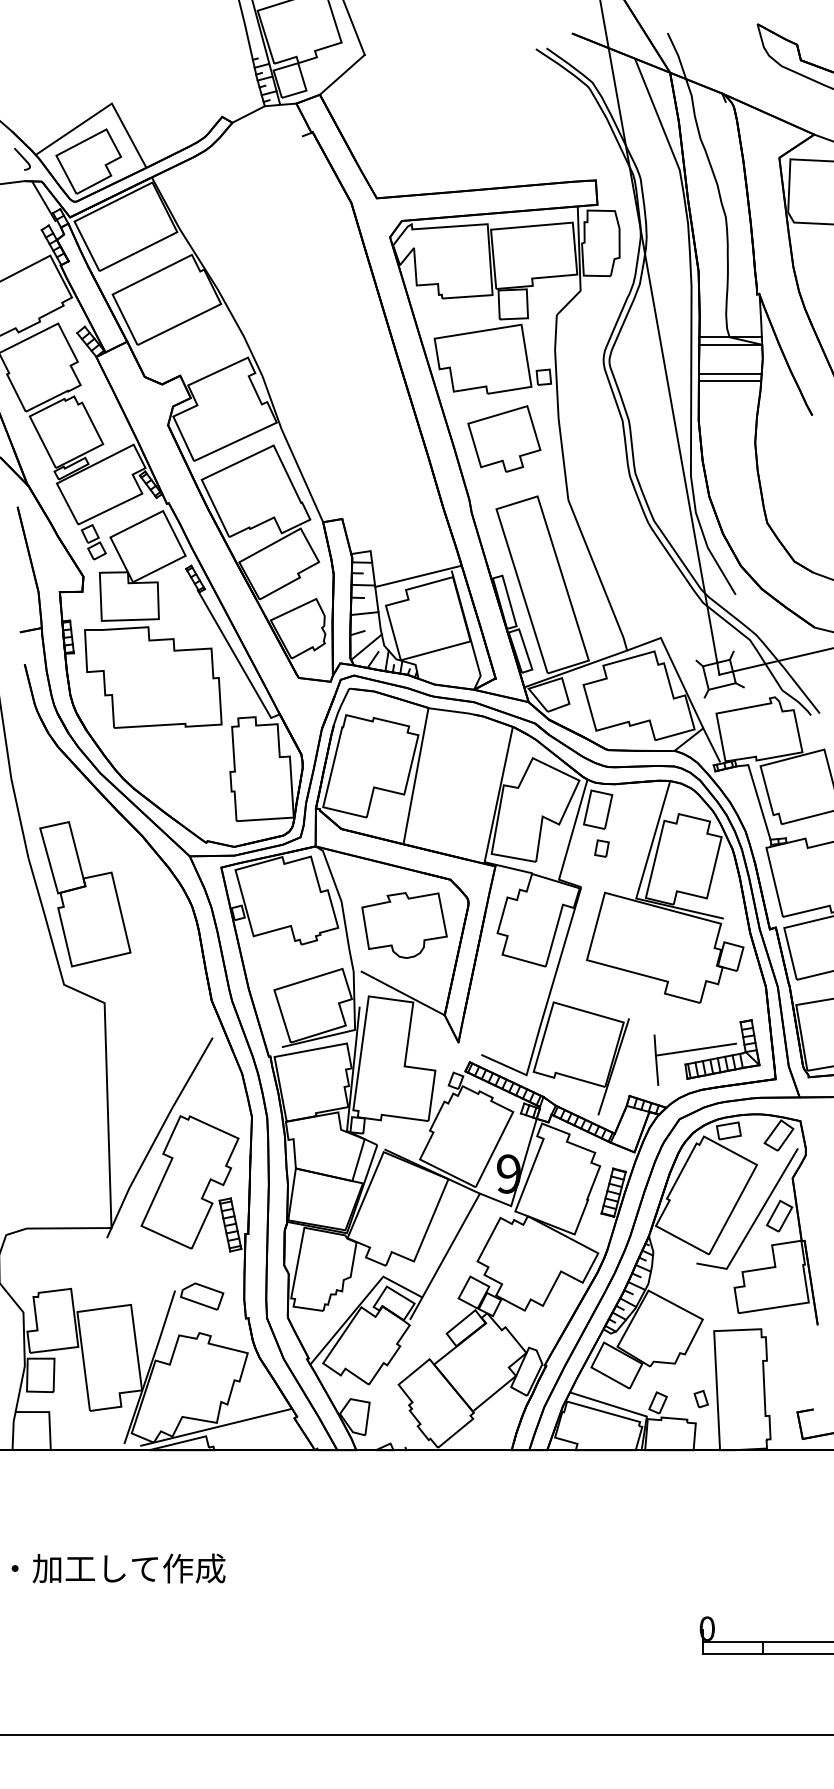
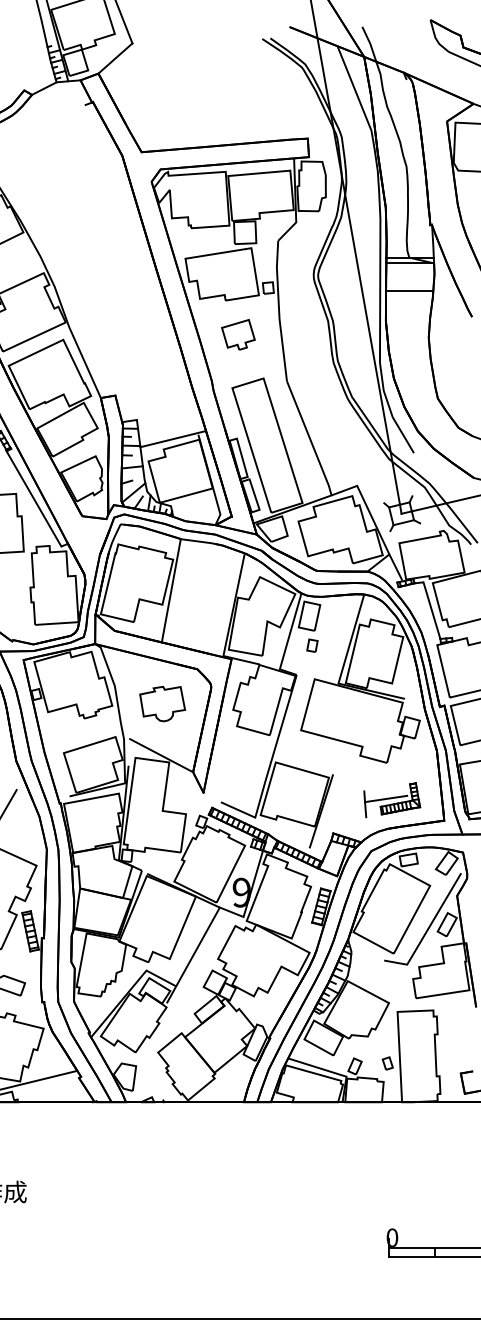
line: (729, 373) -> (409, 285), removed
part: (504, 438) -> (238, 334), size x0.6
part: (404, 925) -> (162, 704), size x0.7
part: (706, 1052) -> (391, 800), size x0.7

